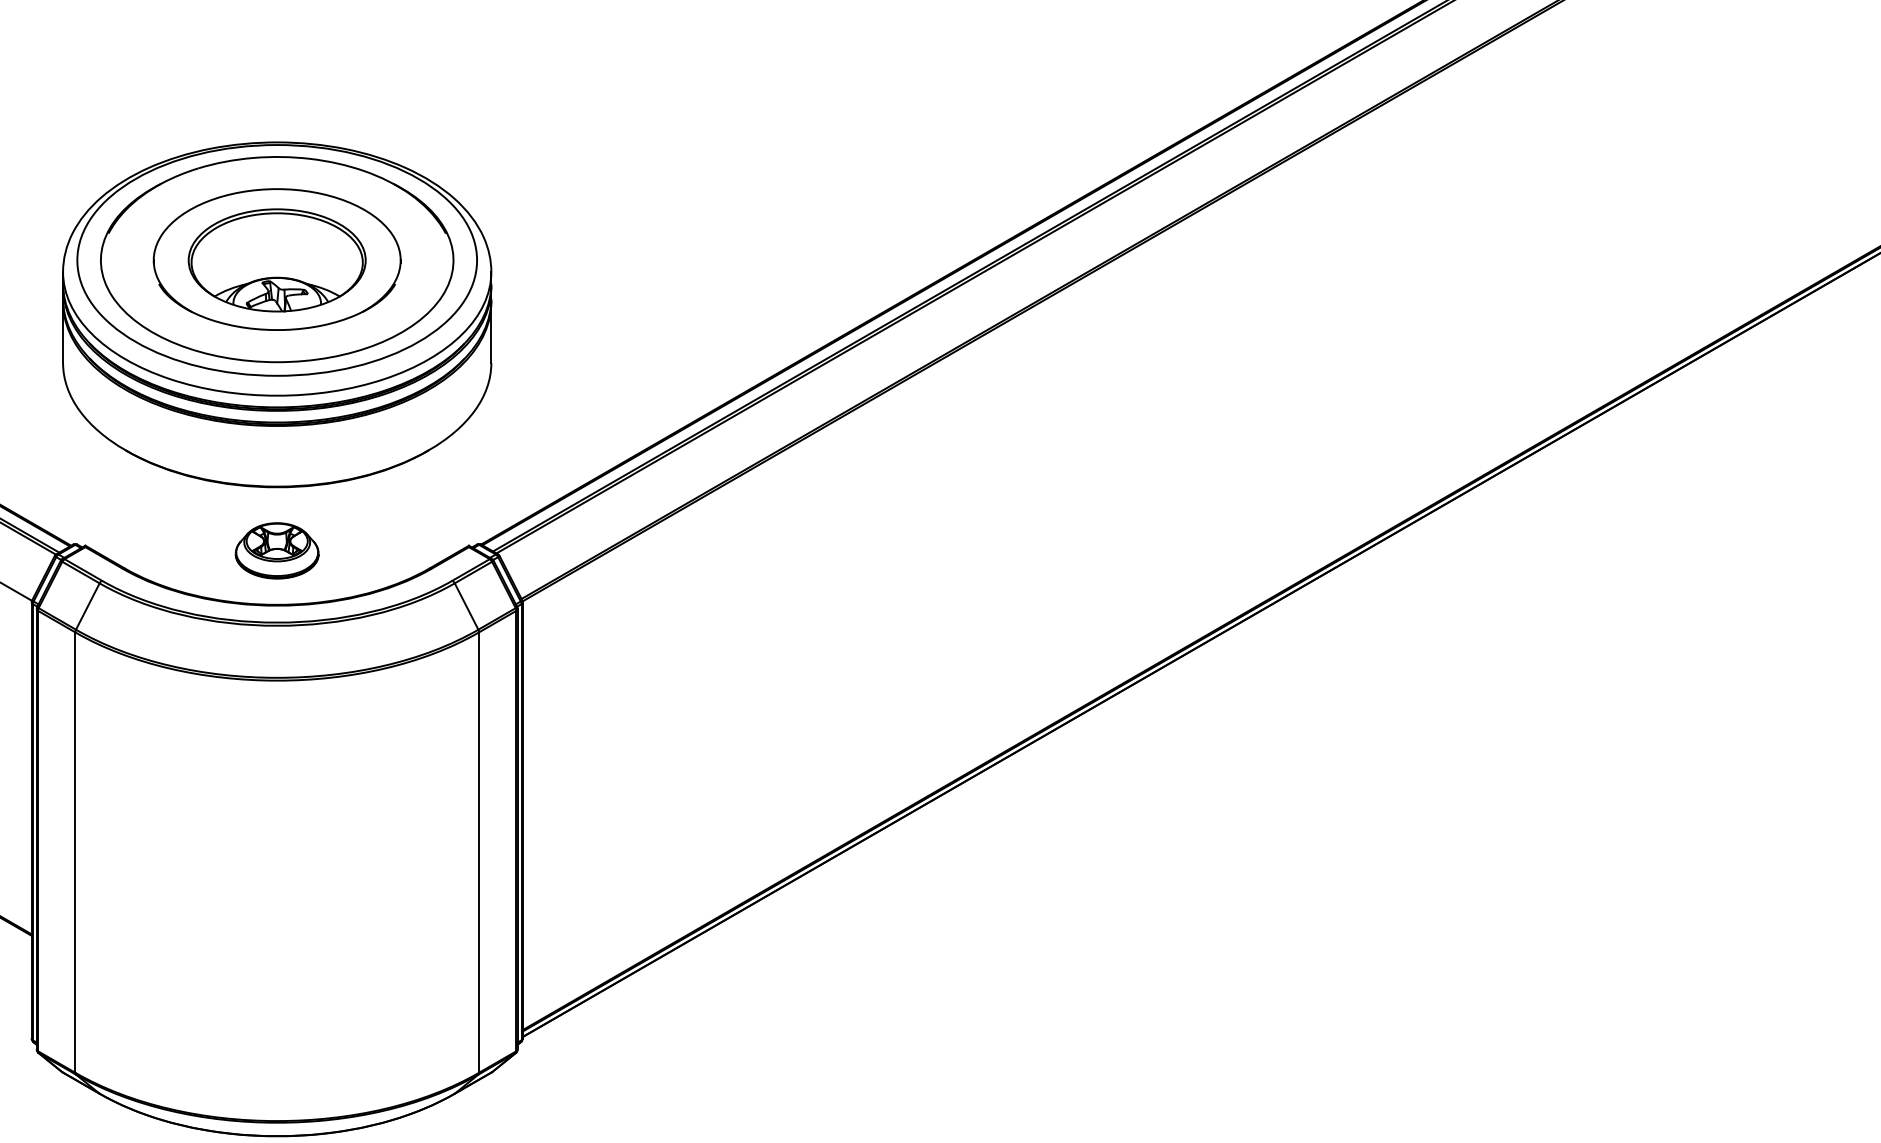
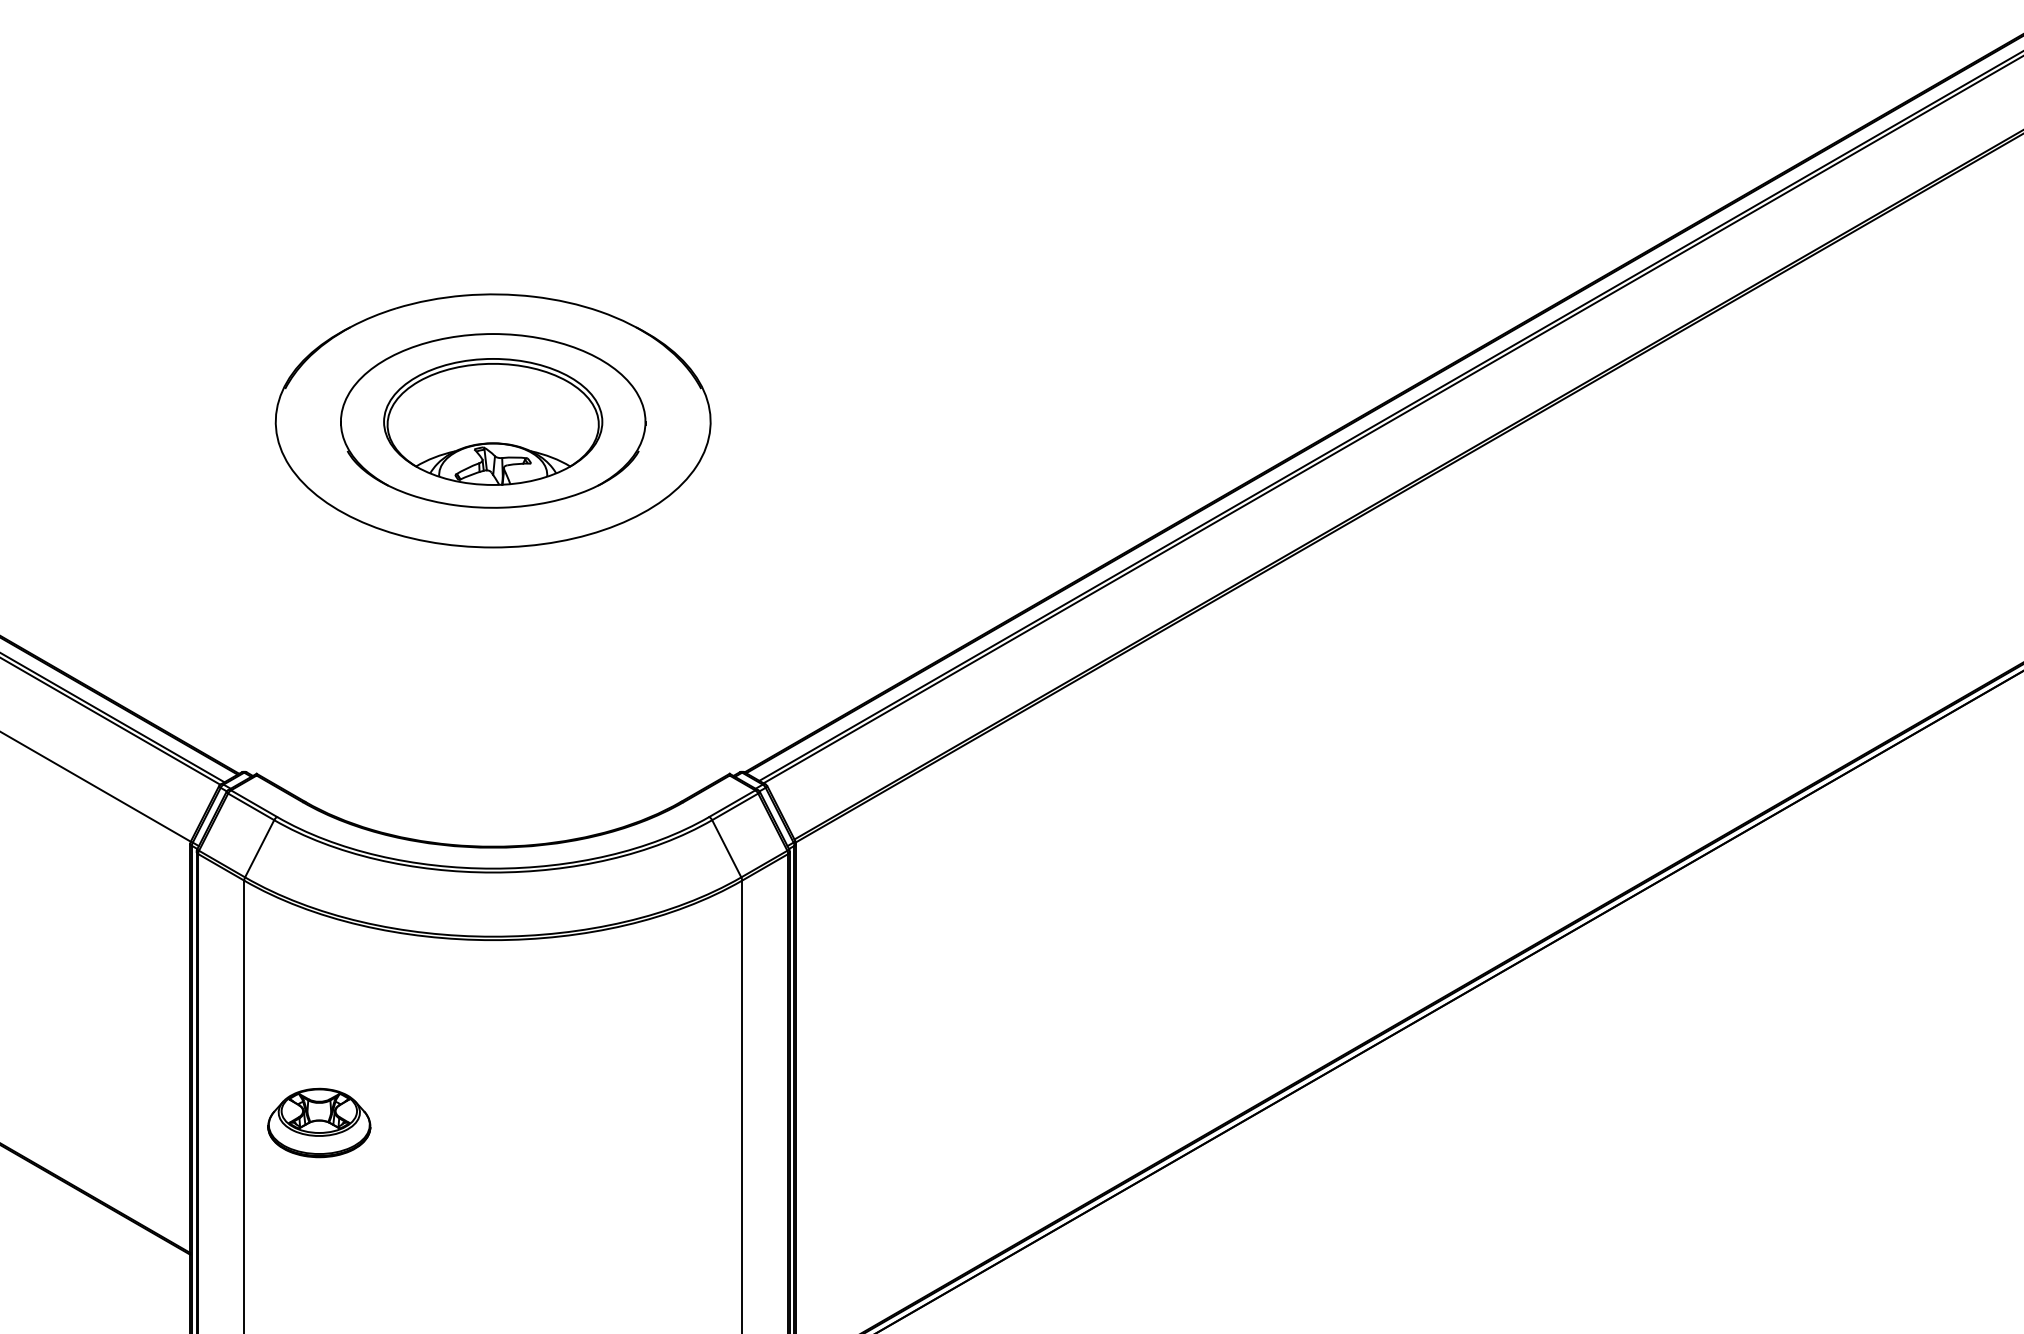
part: (277, 314) -> (493, 488), removed
part: (276, 550) -> (318, 1122), moved

